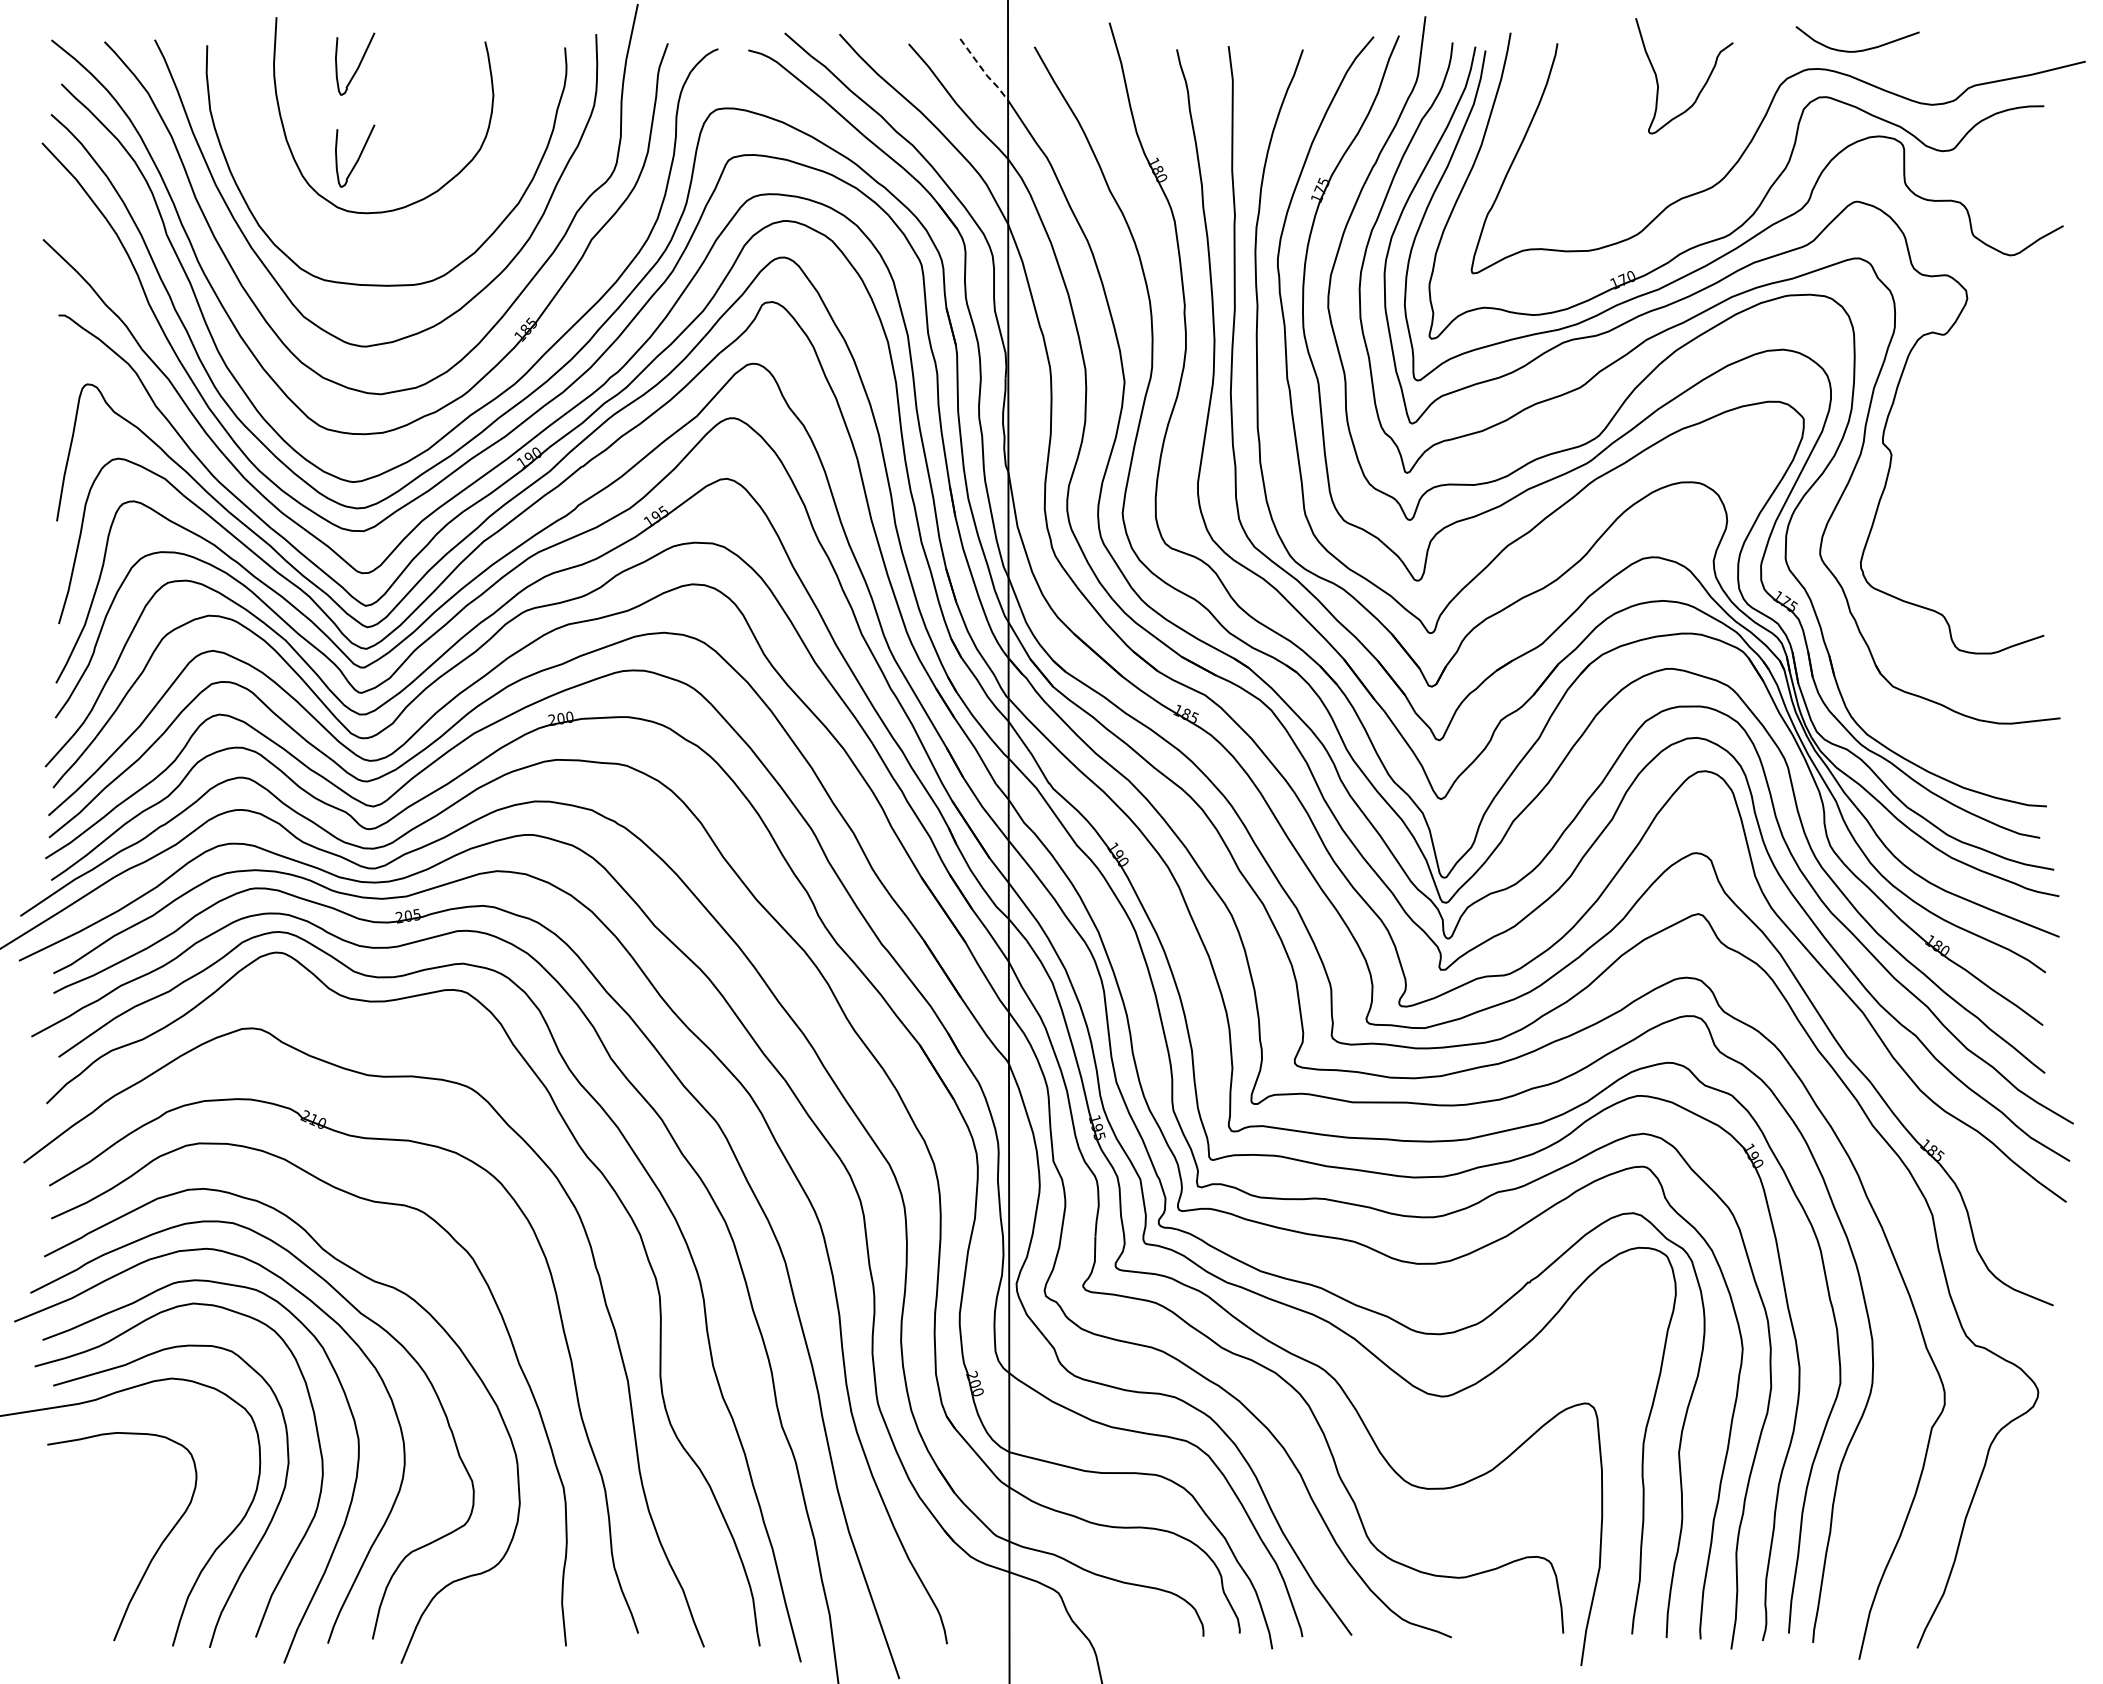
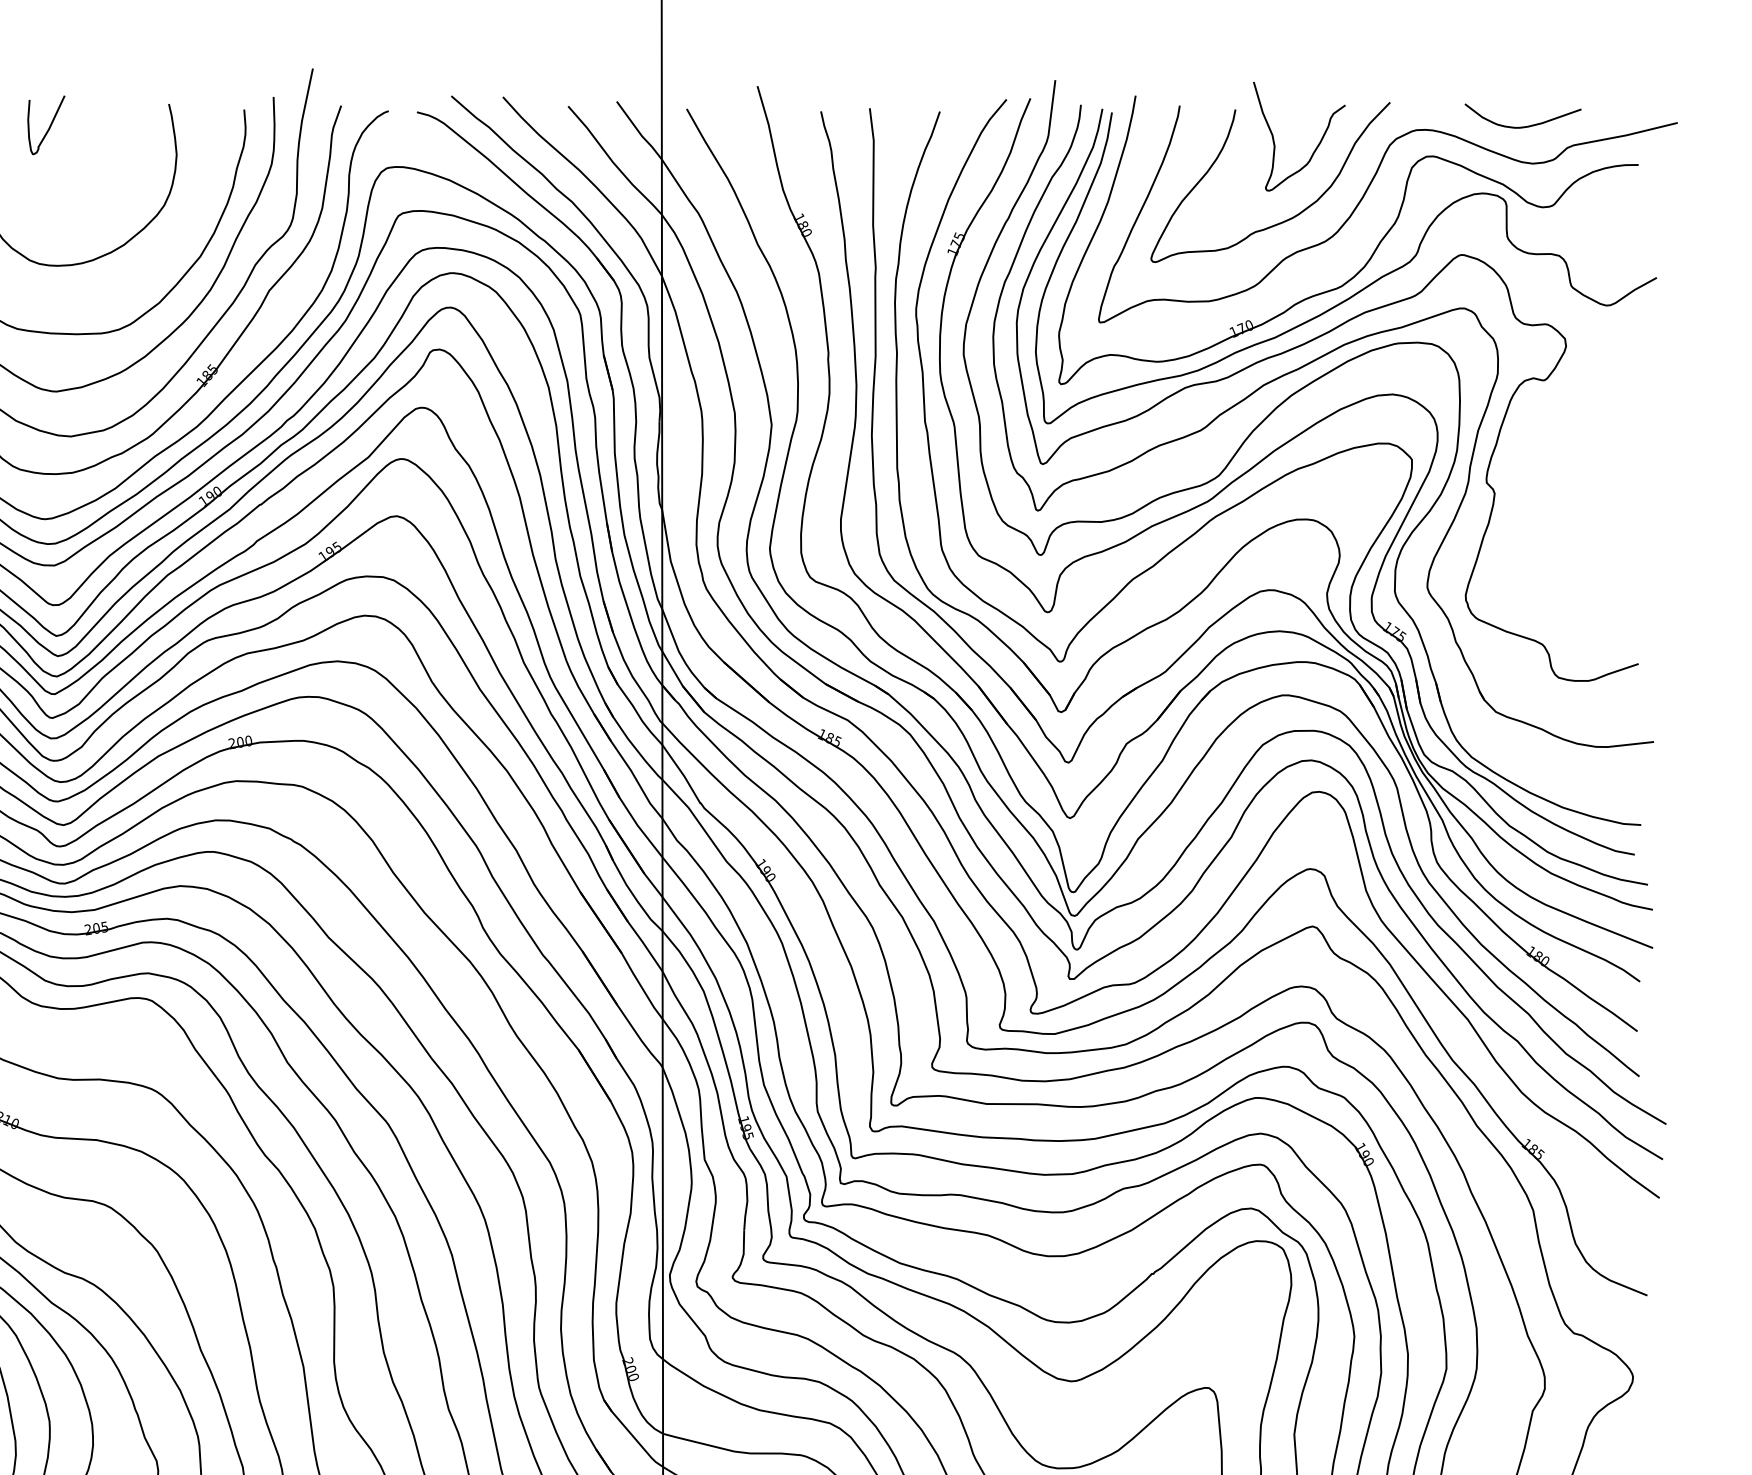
curve: (1857, 50) -> (1522, 126), moved
line: (984, 71) -> (639, 132), dashed -> solid
curve: (358, 156) -> (49, 212), removed
curve: (1667, 165) -> (1283, 220), added

